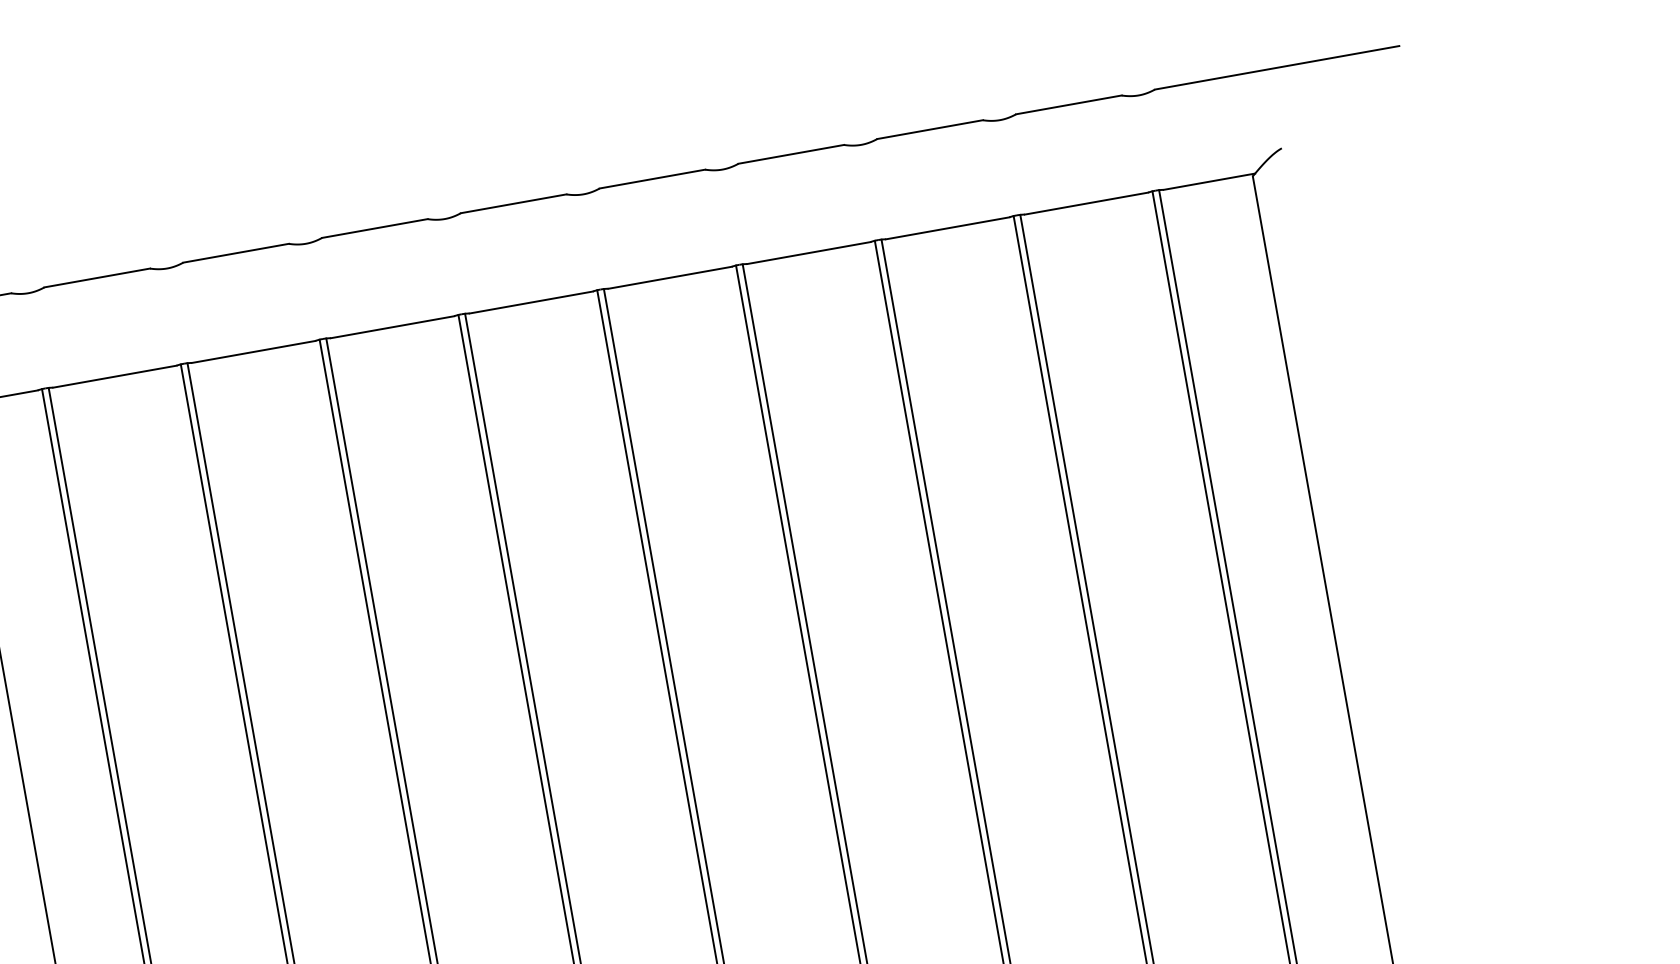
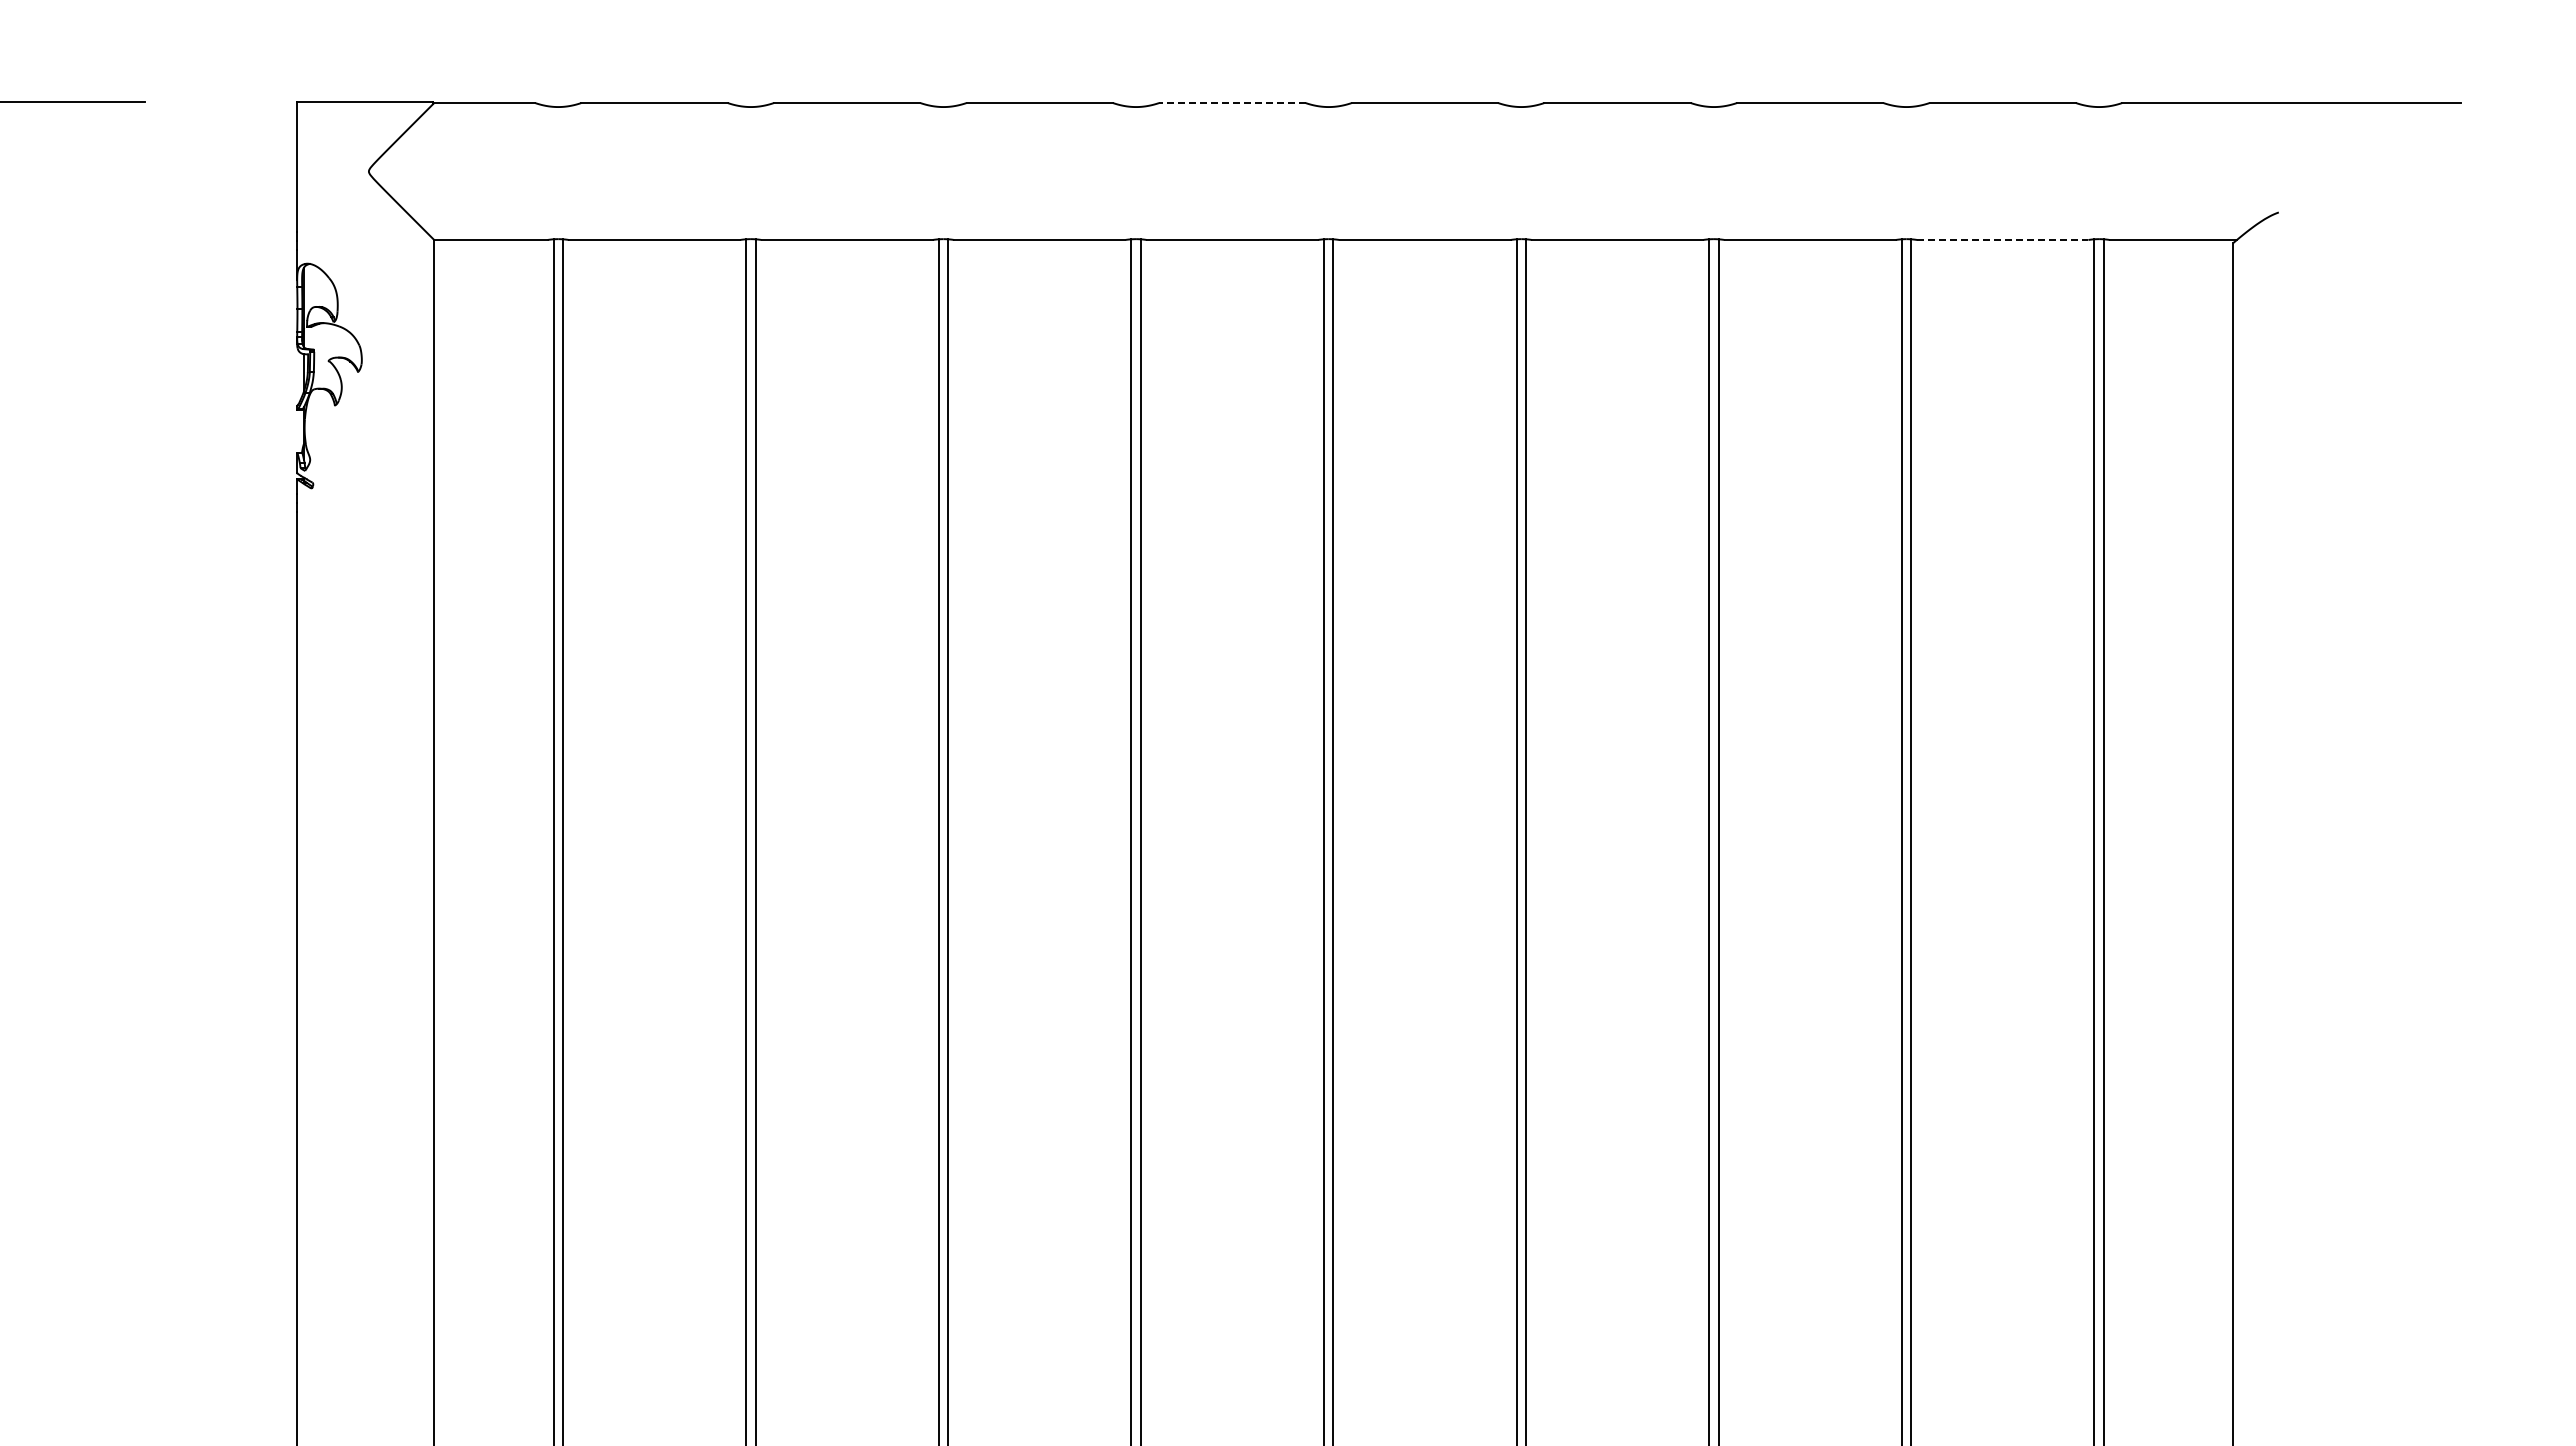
line: (513, 204) -> (1231, 103), solid -> dashed
line: (1086, 204) -> (2002, 240), solid -> dashed

